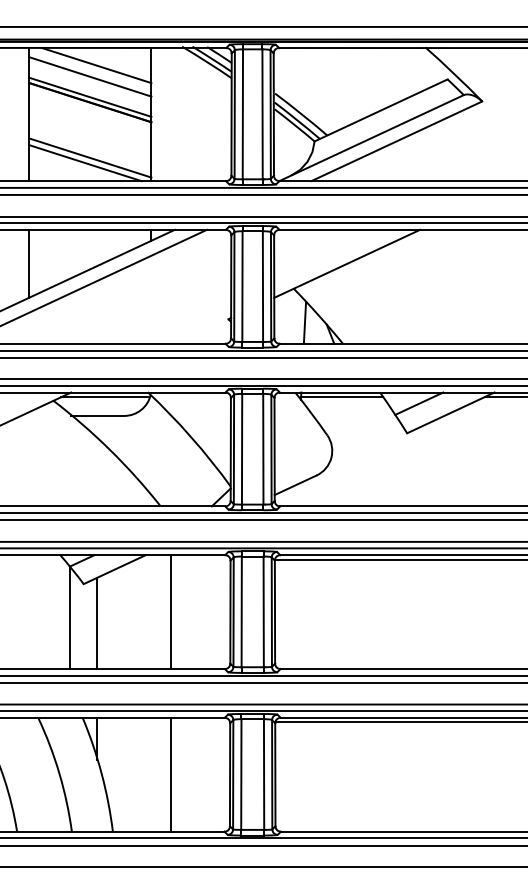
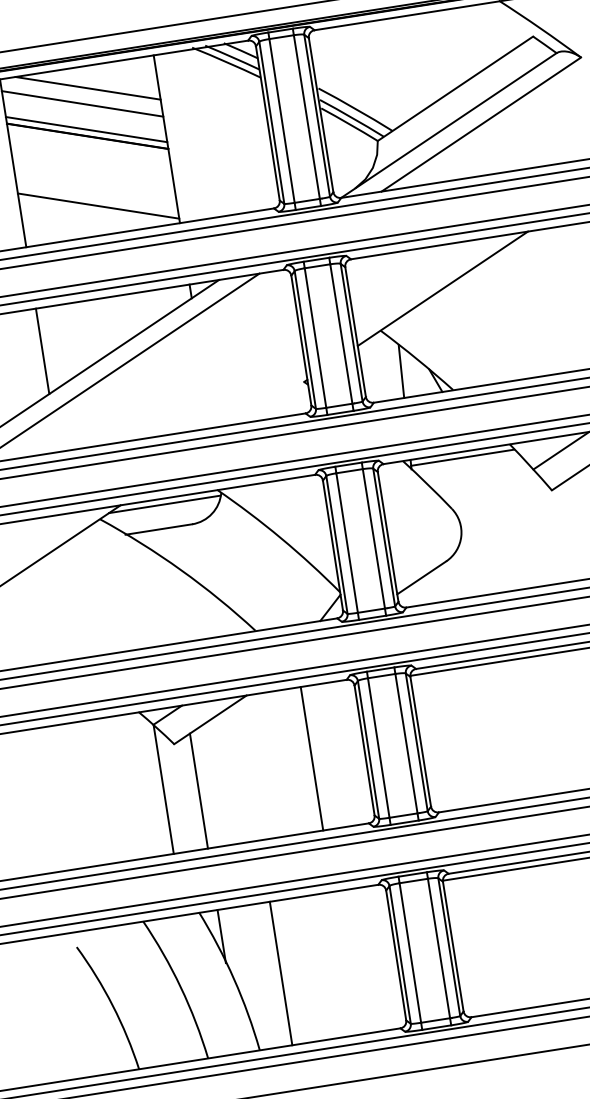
line: (85, 163) -> (93, 213), removed
line: (170, 612) -> (311, 759), moved
line: (170, 774) -> (280, 973), moved

